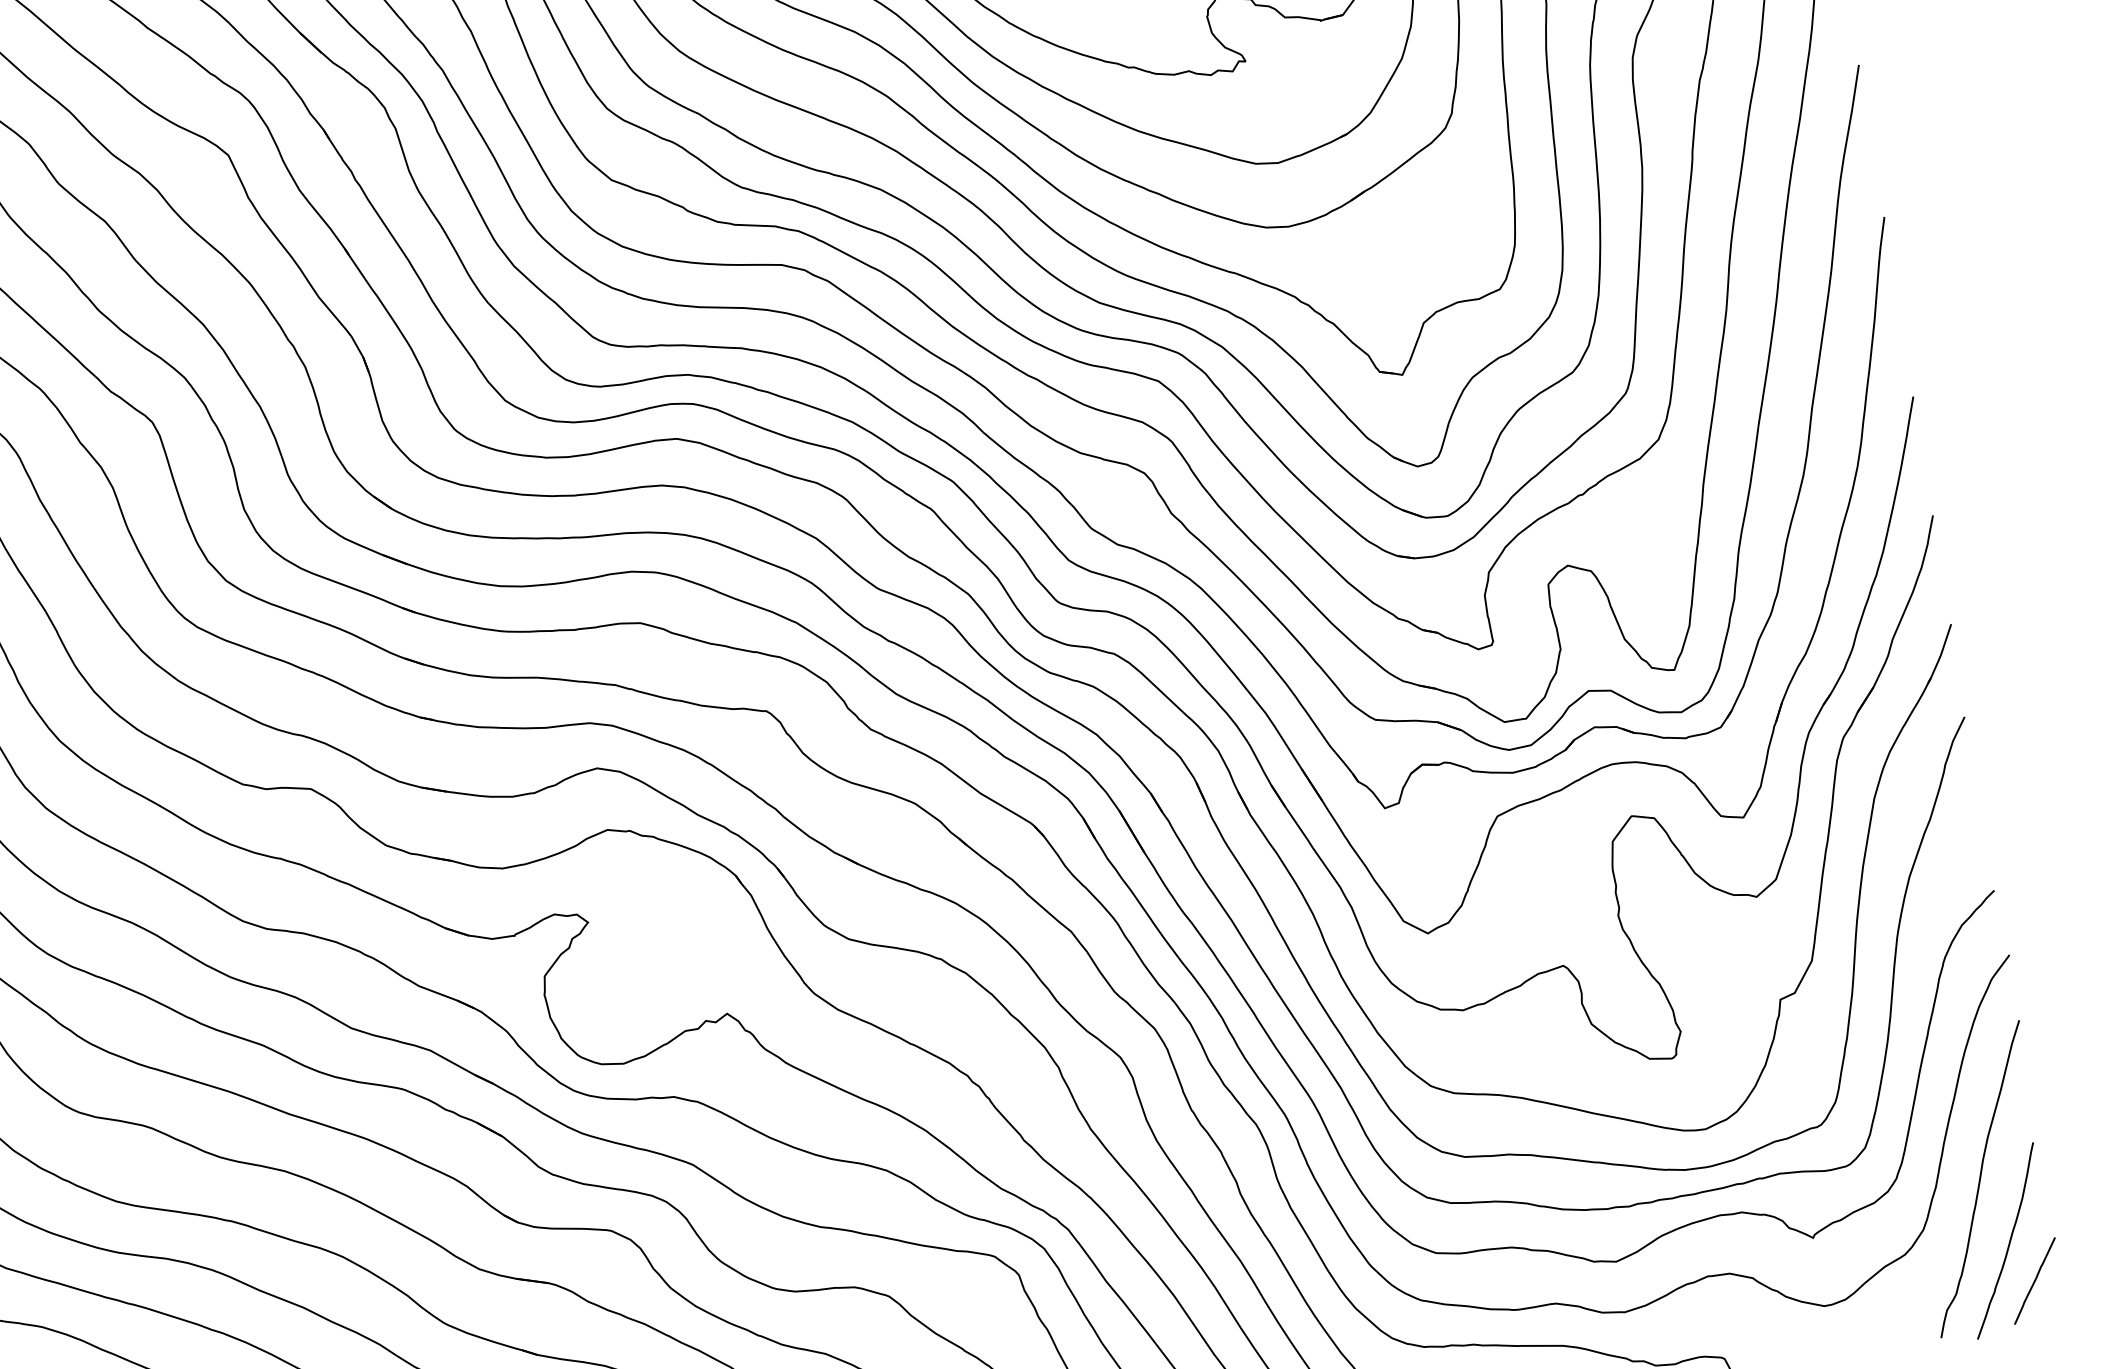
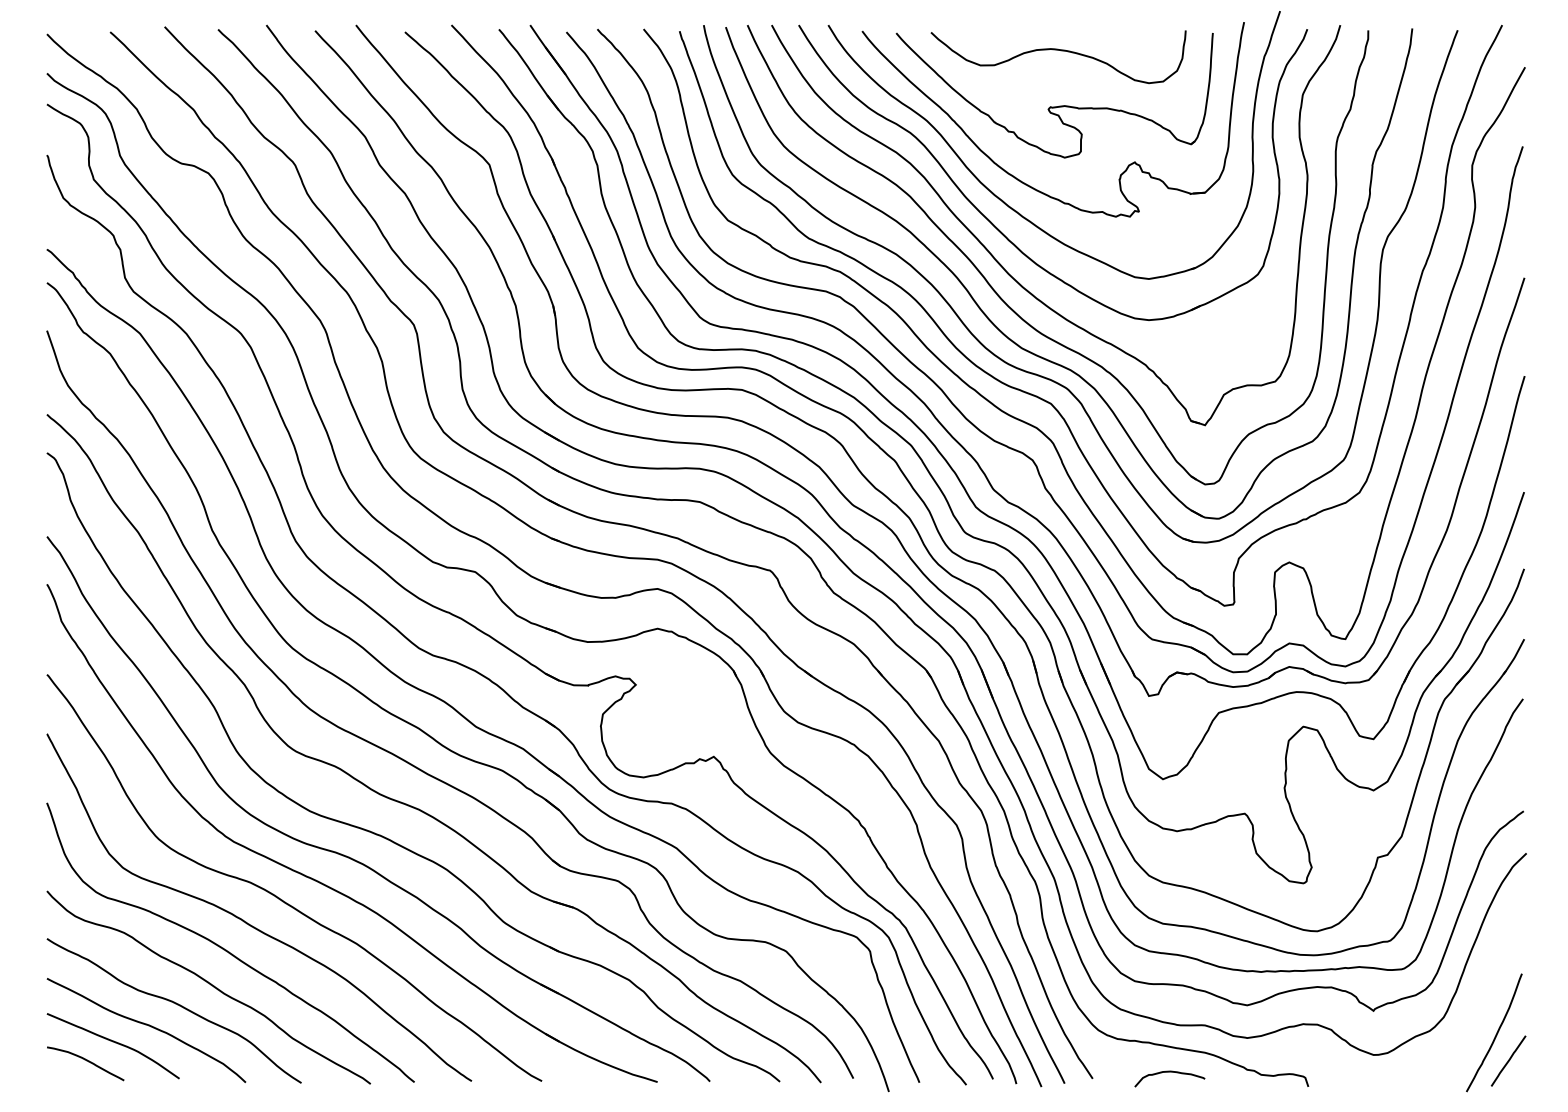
curve: (1979, 1179) -> (1484, 991), removed

